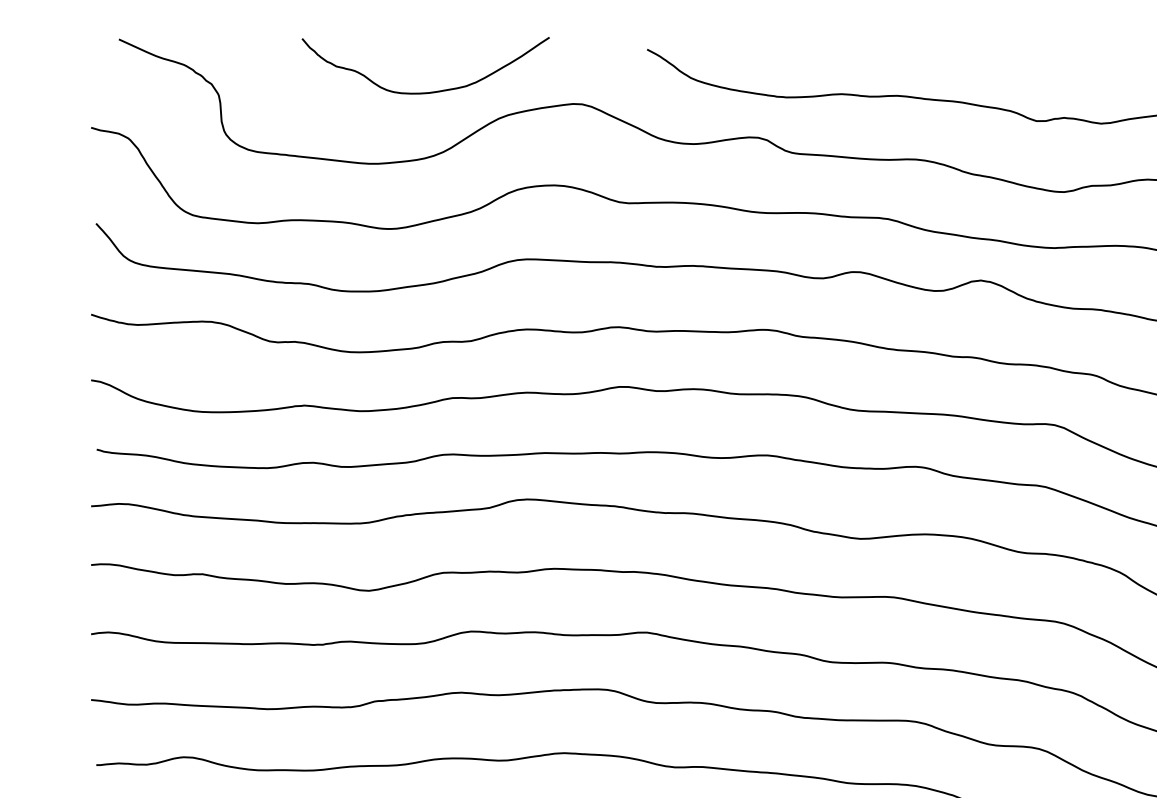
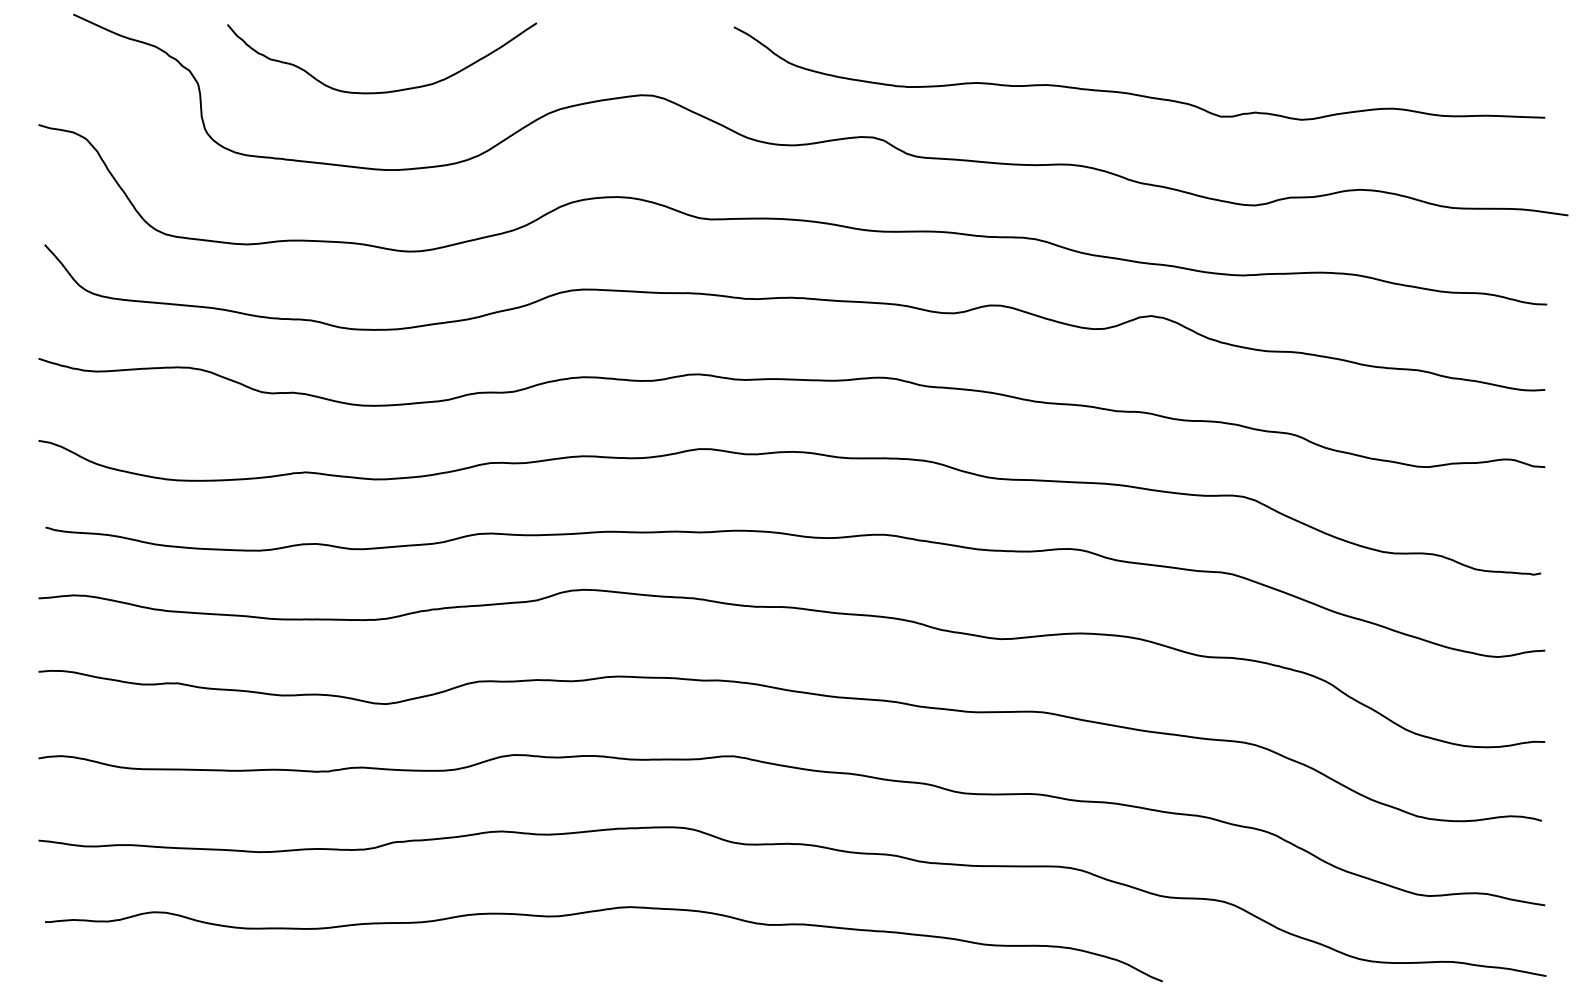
curve: (426, 92) -> (382, 91), moved

